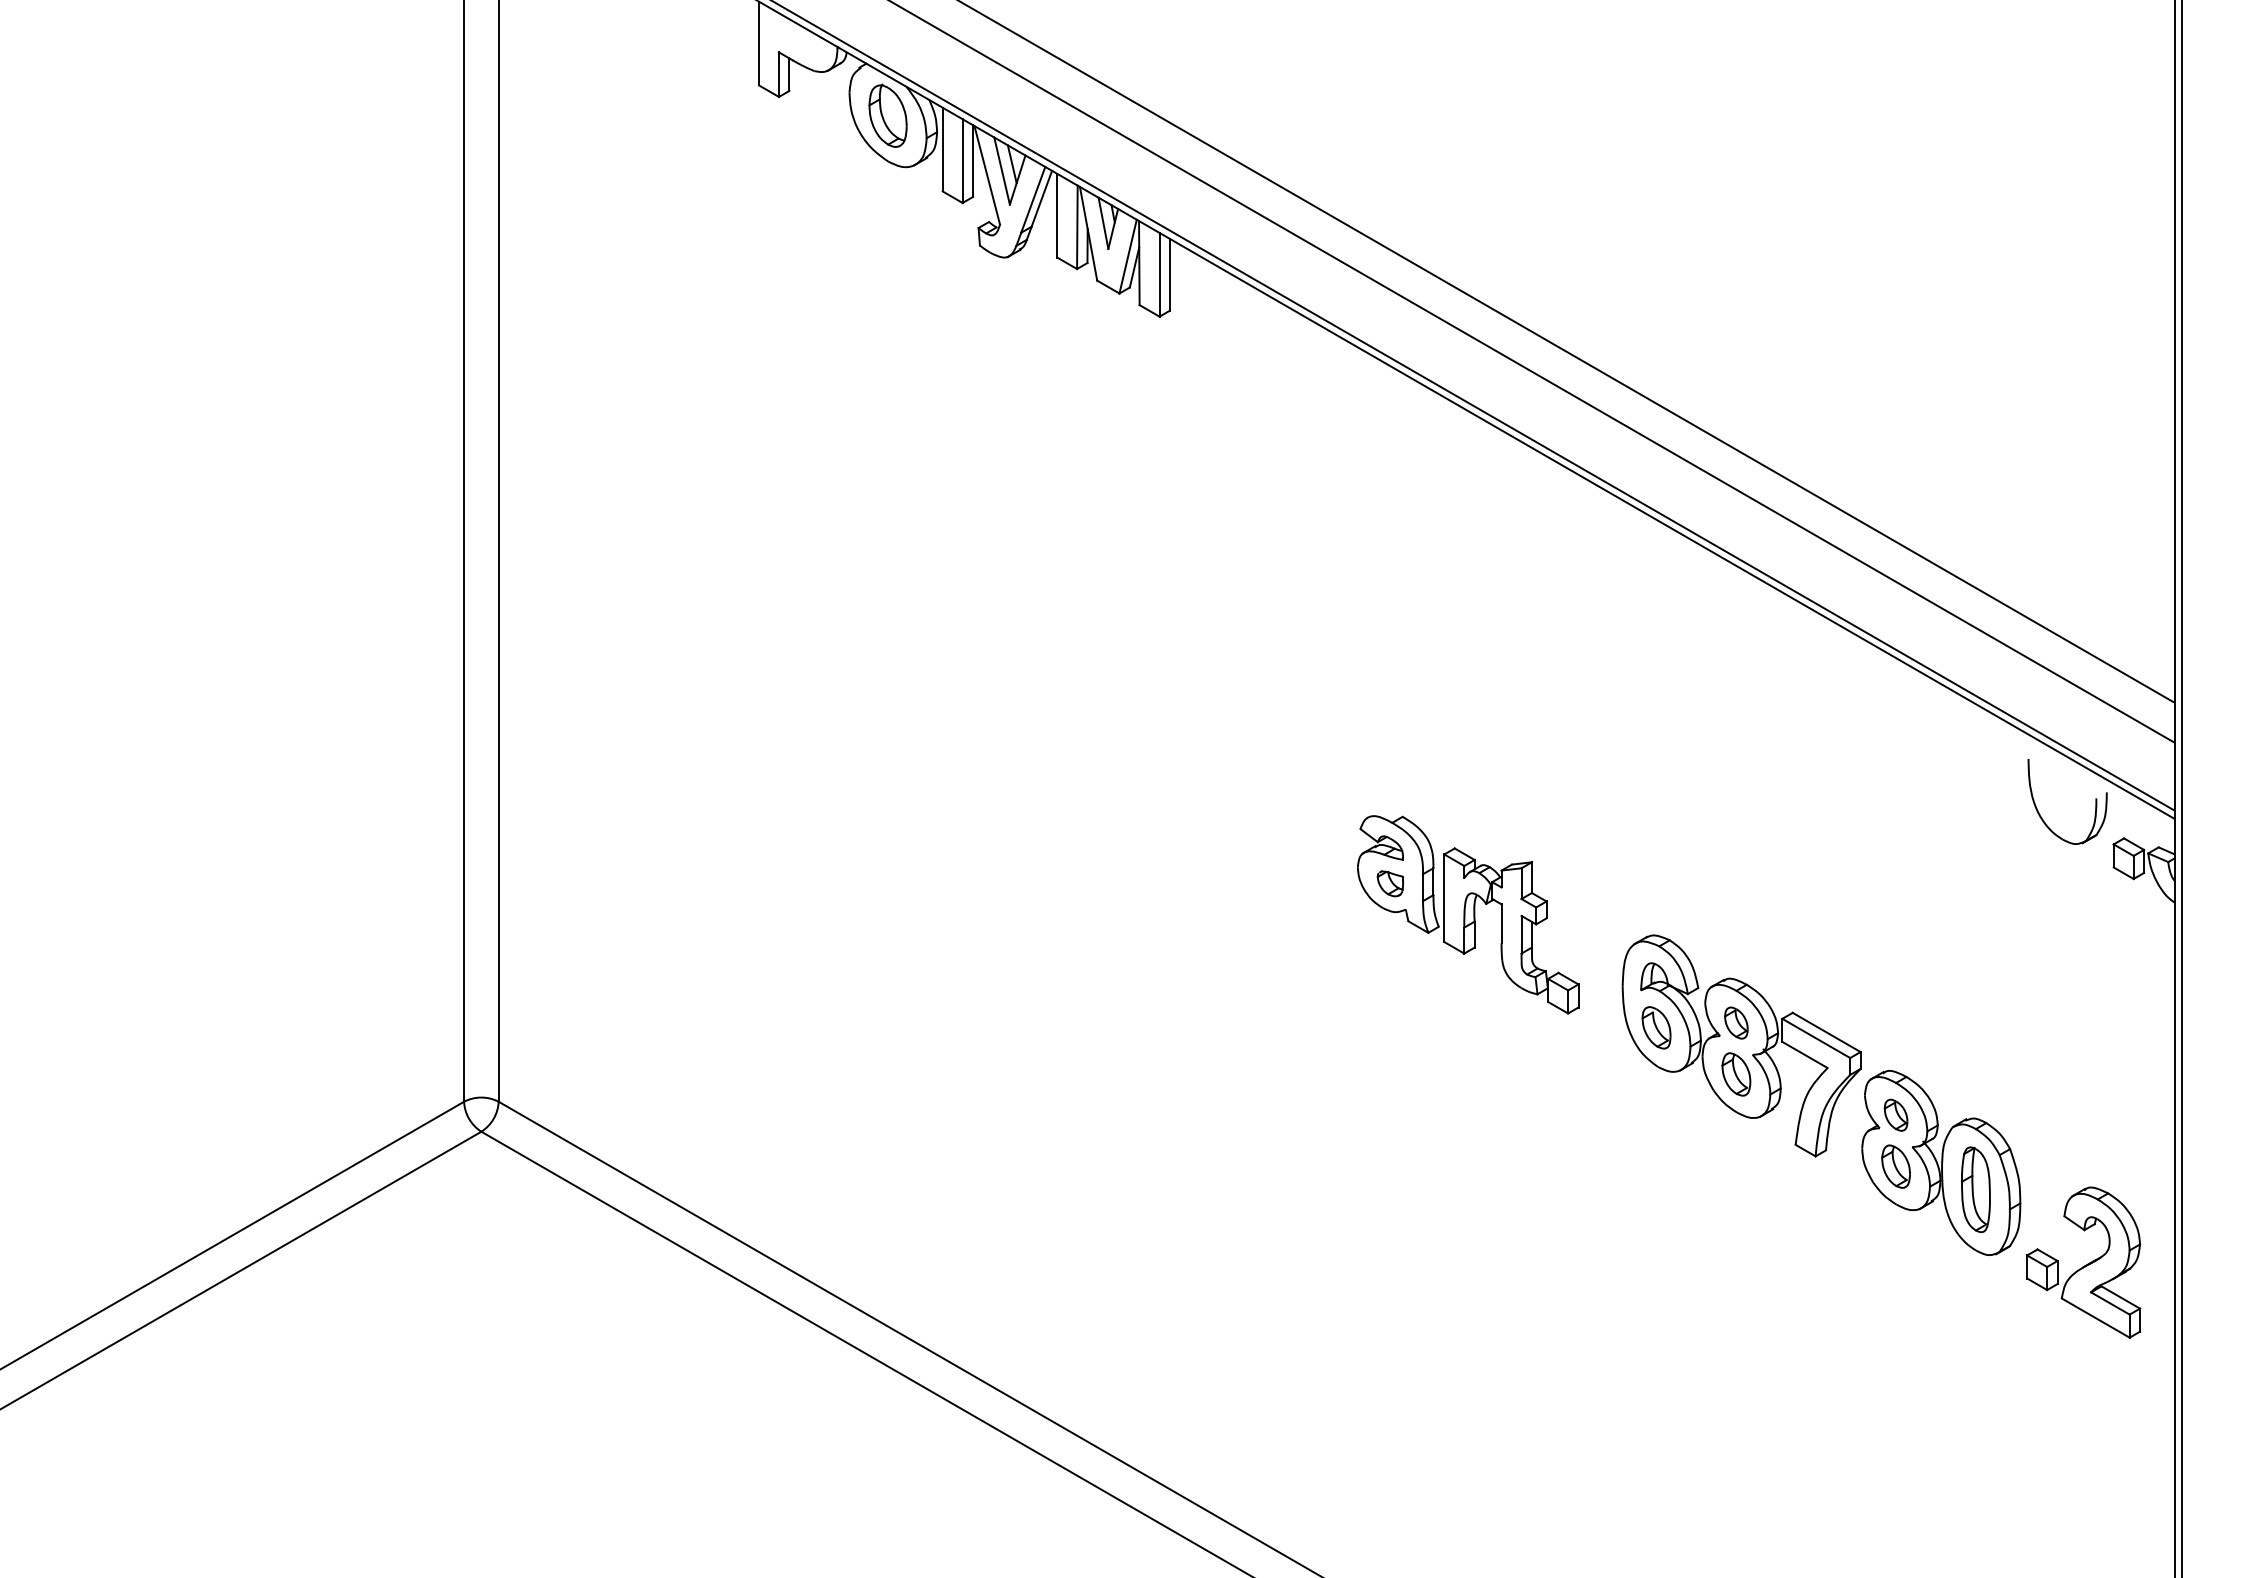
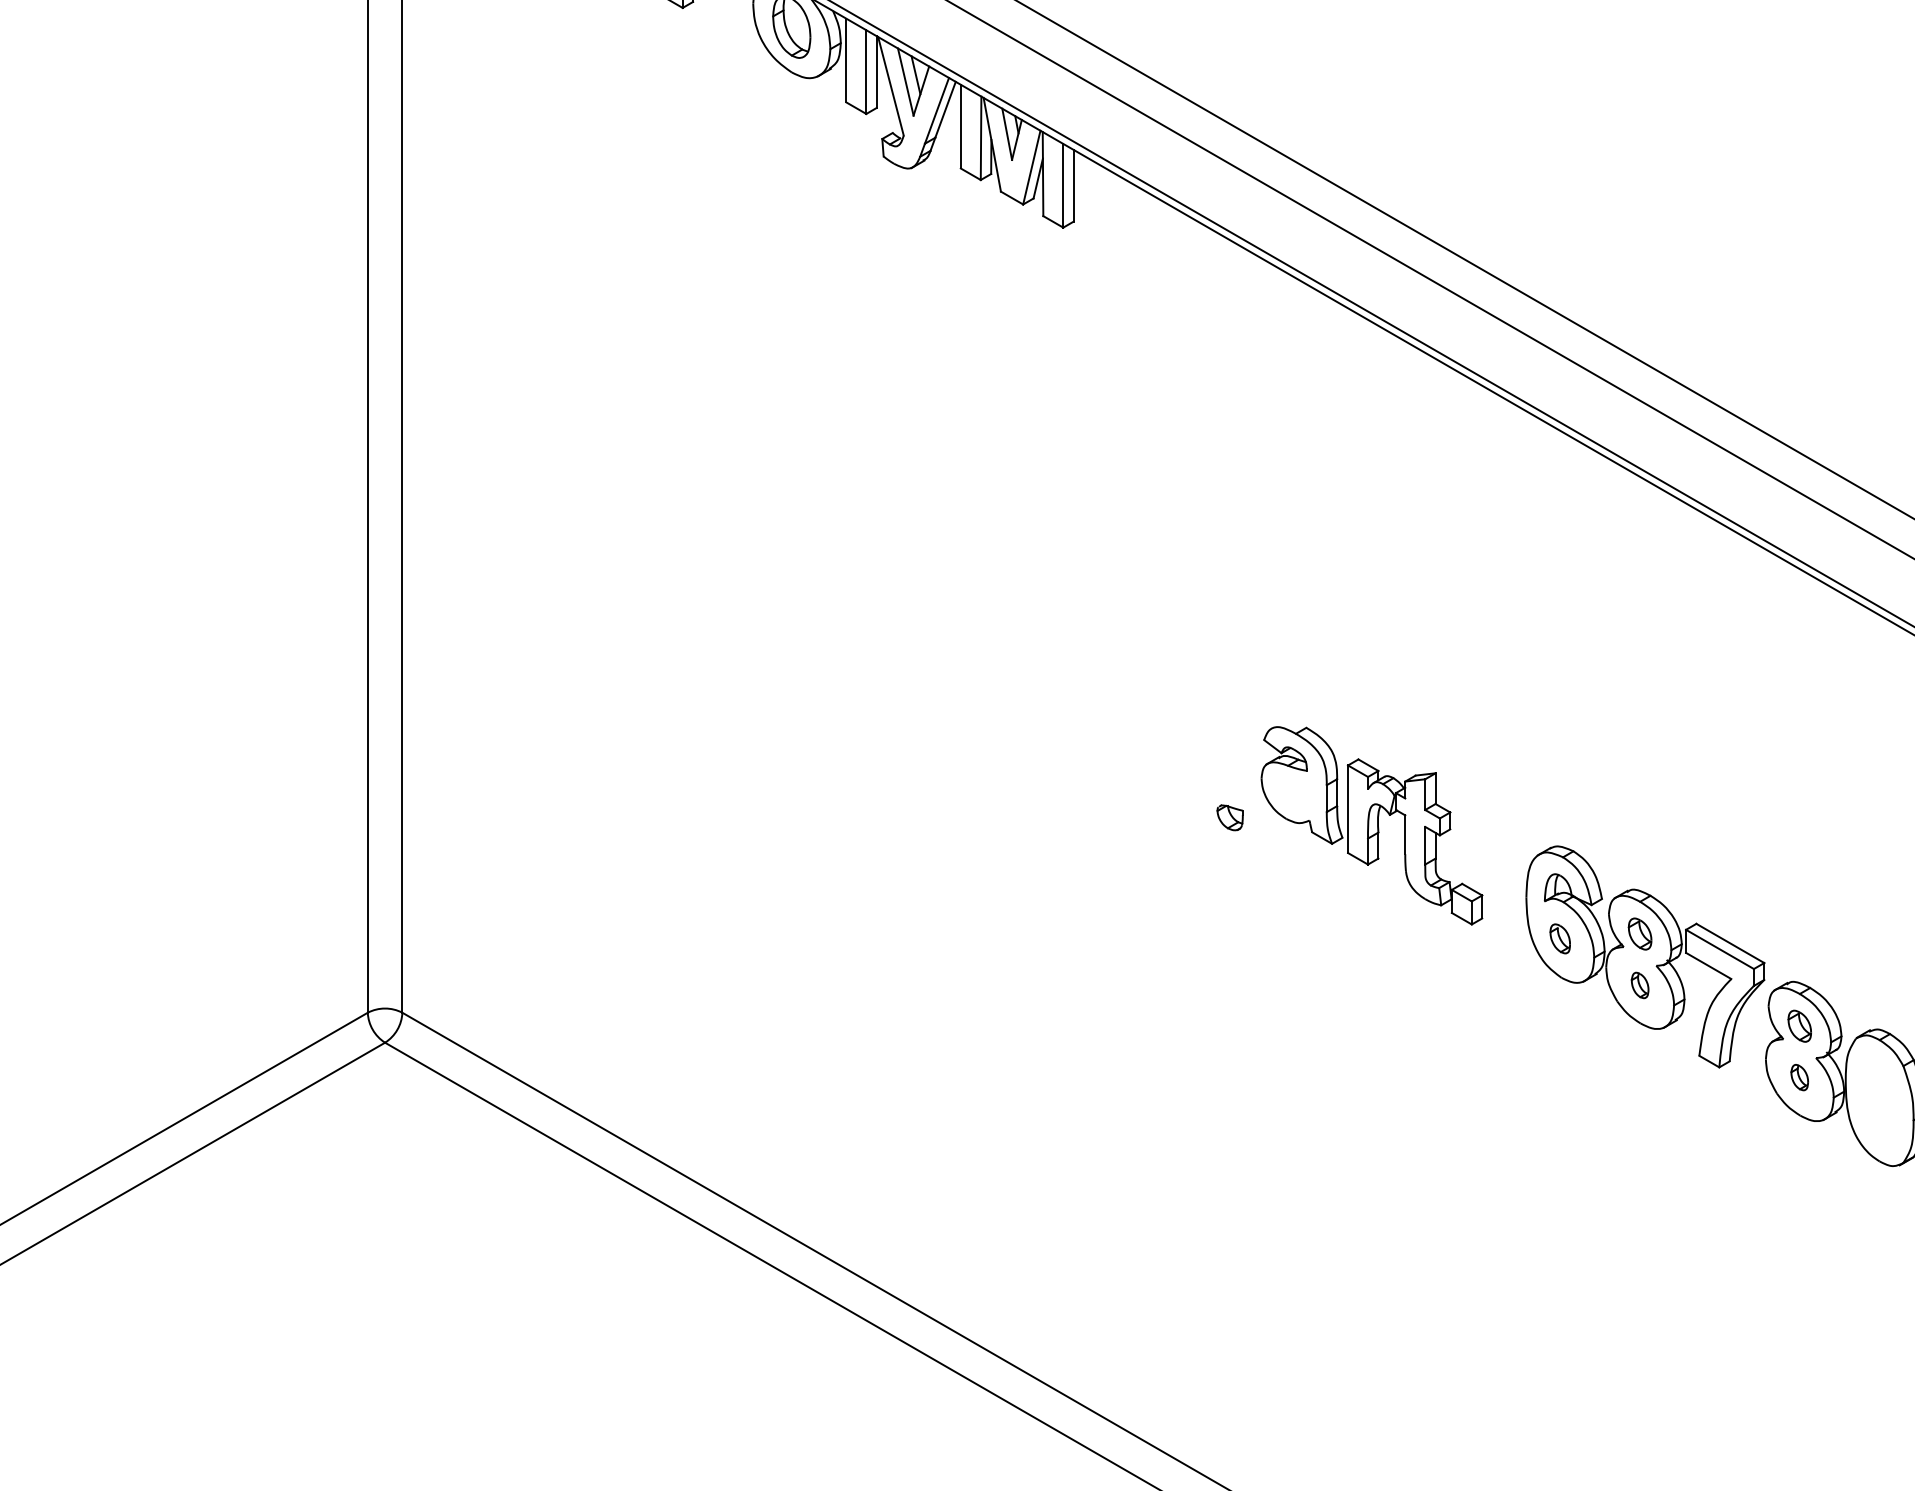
part: (1389, 883) -> (1229, 817), moved
part: (1656, 1027) -> (1560, 938), size x0.7
part: (1736, 1074) -> (1640, 985), size x0.6
part: (1895, 1166) -> (1799, 1077), size x0.6
part: (1975, 1189) -> (1879, 1100), removed

